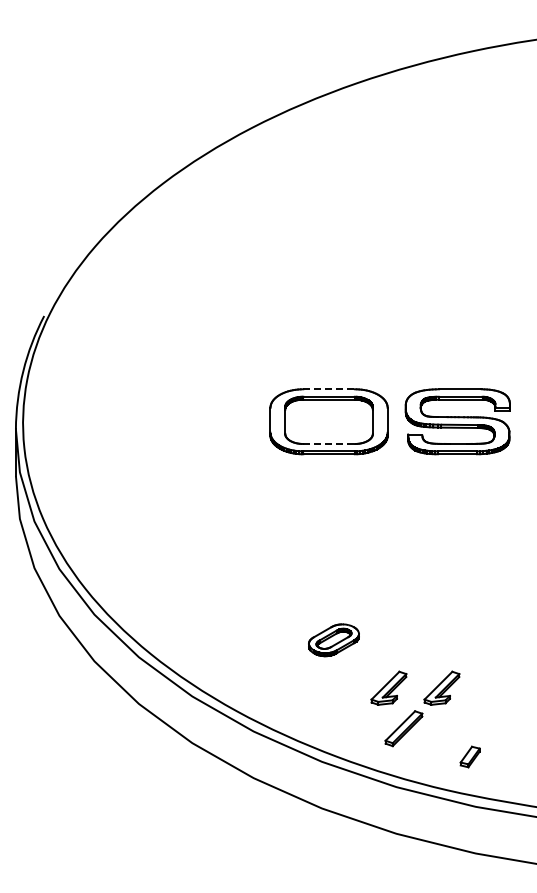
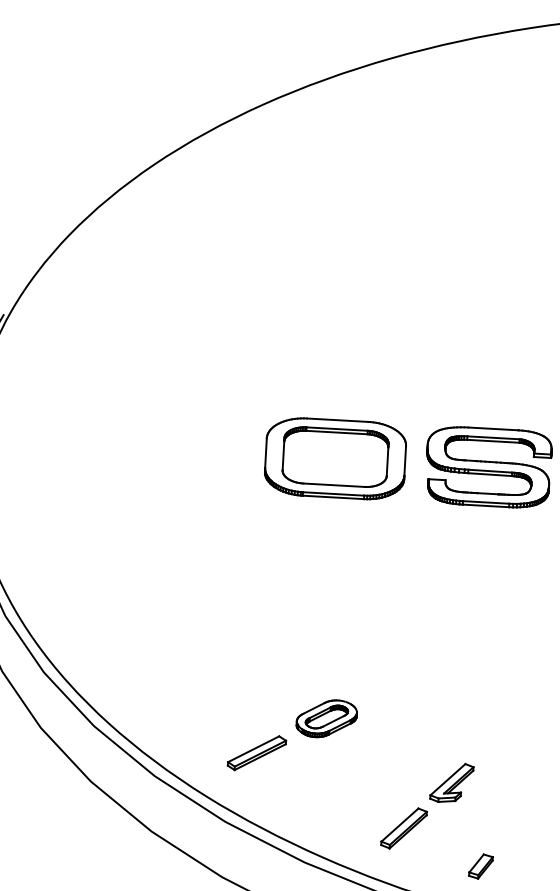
line: (329, 389) -> (338, 420), dashed -> solid
line: (329, 444) -> (334, 485), dashed -> solid
part: (276, 672) -> (256, 753), added
part: (388, 687) -> (388, 778), removed

